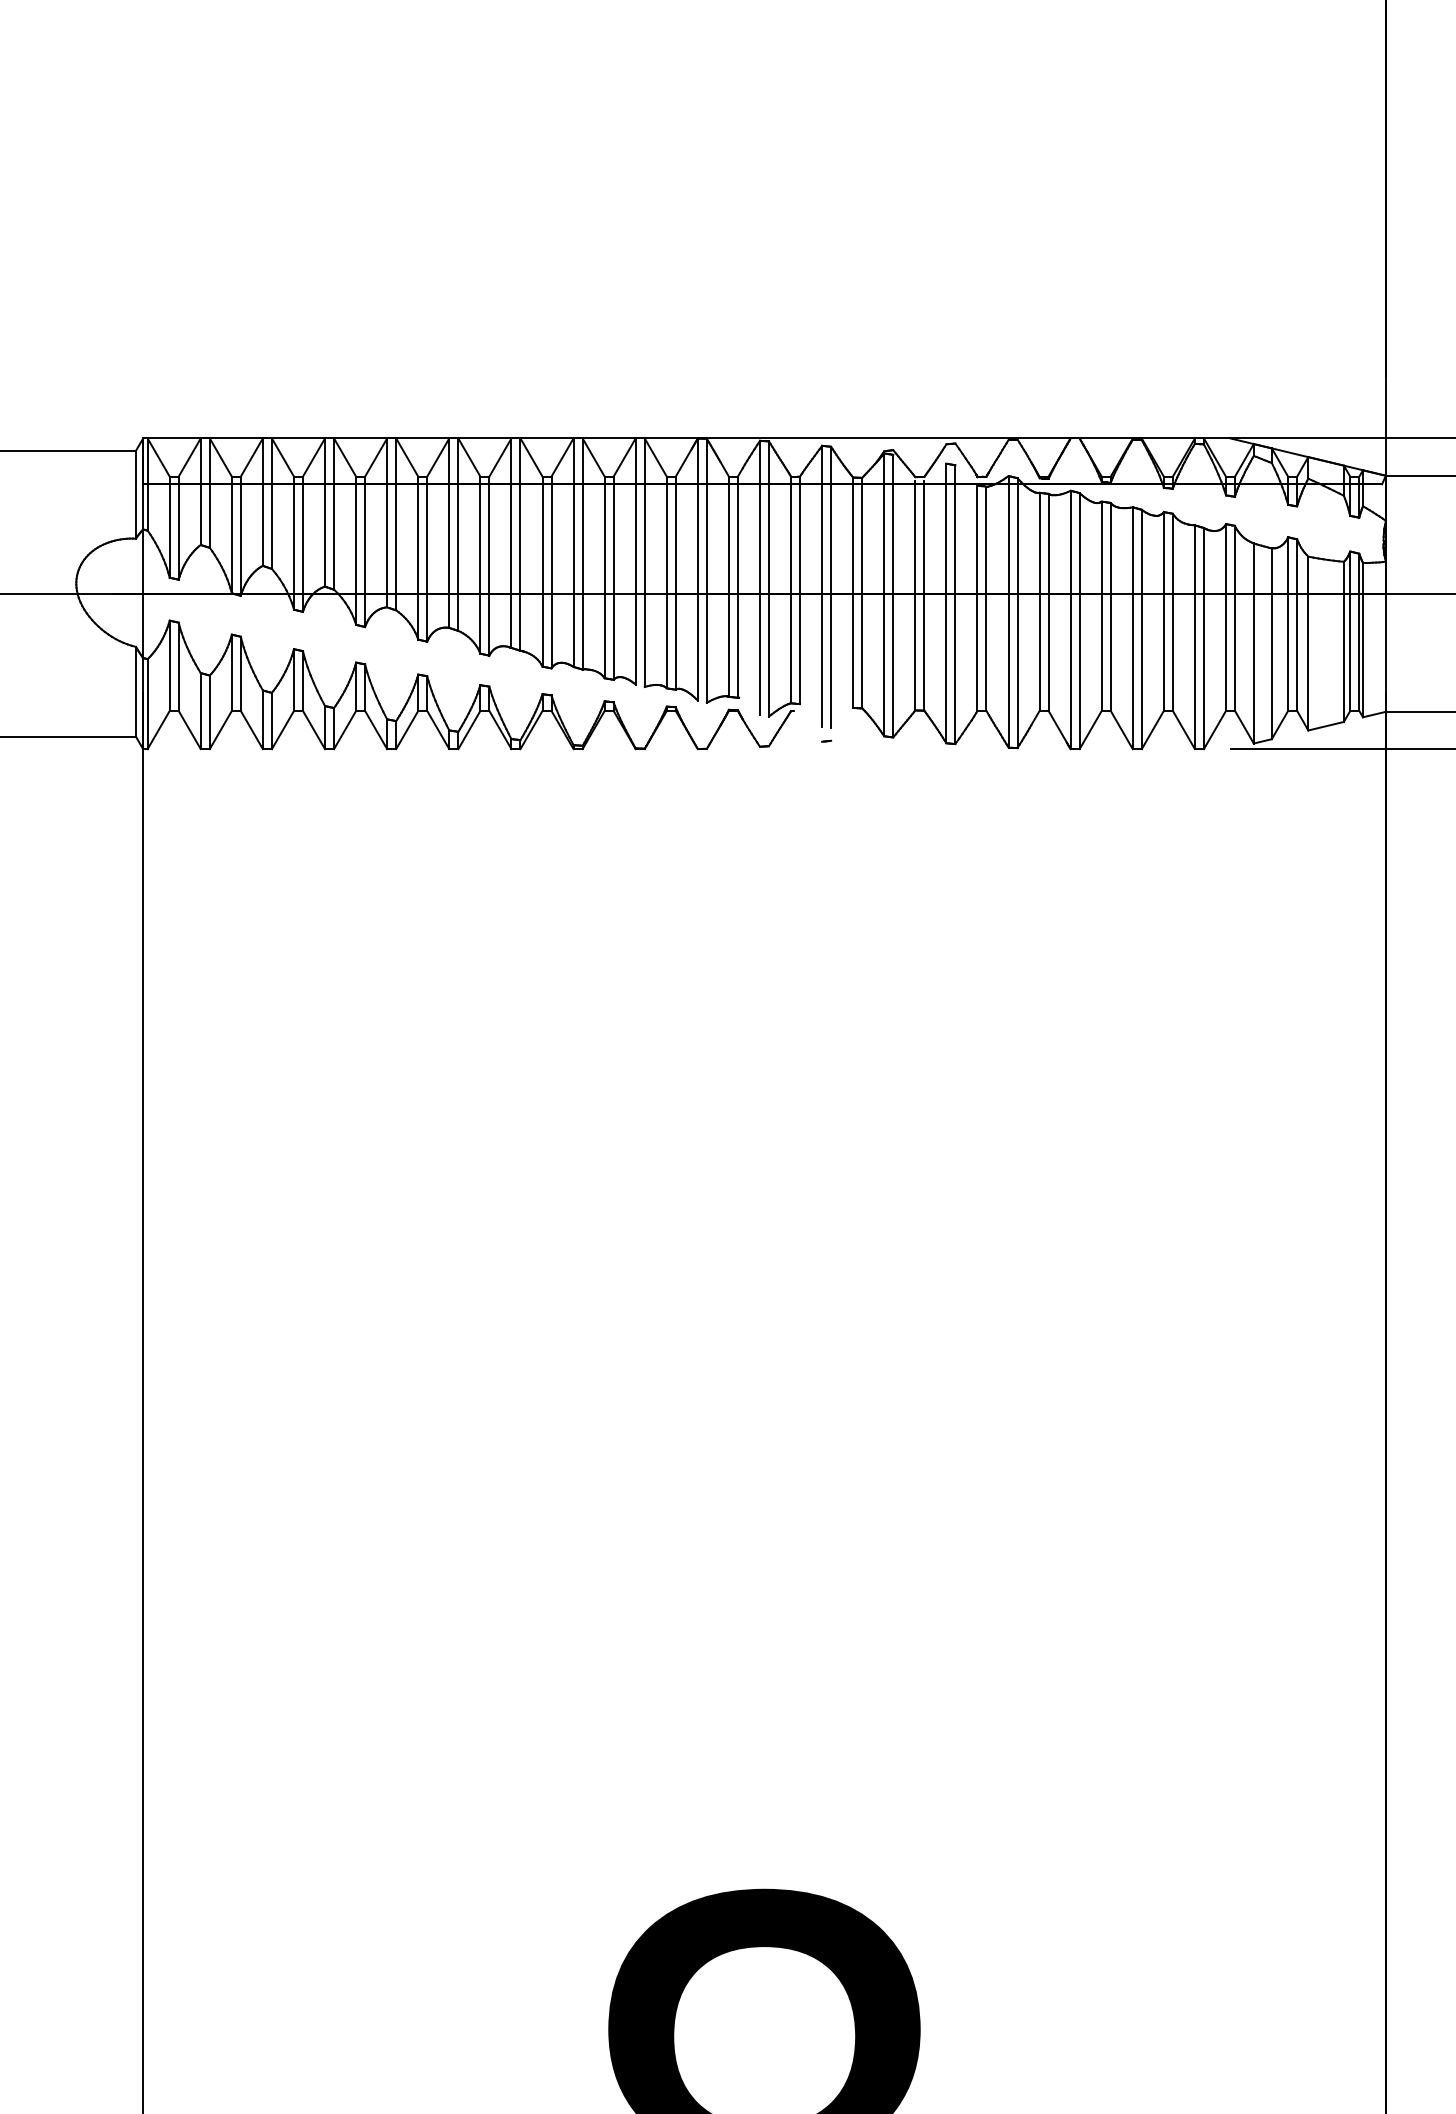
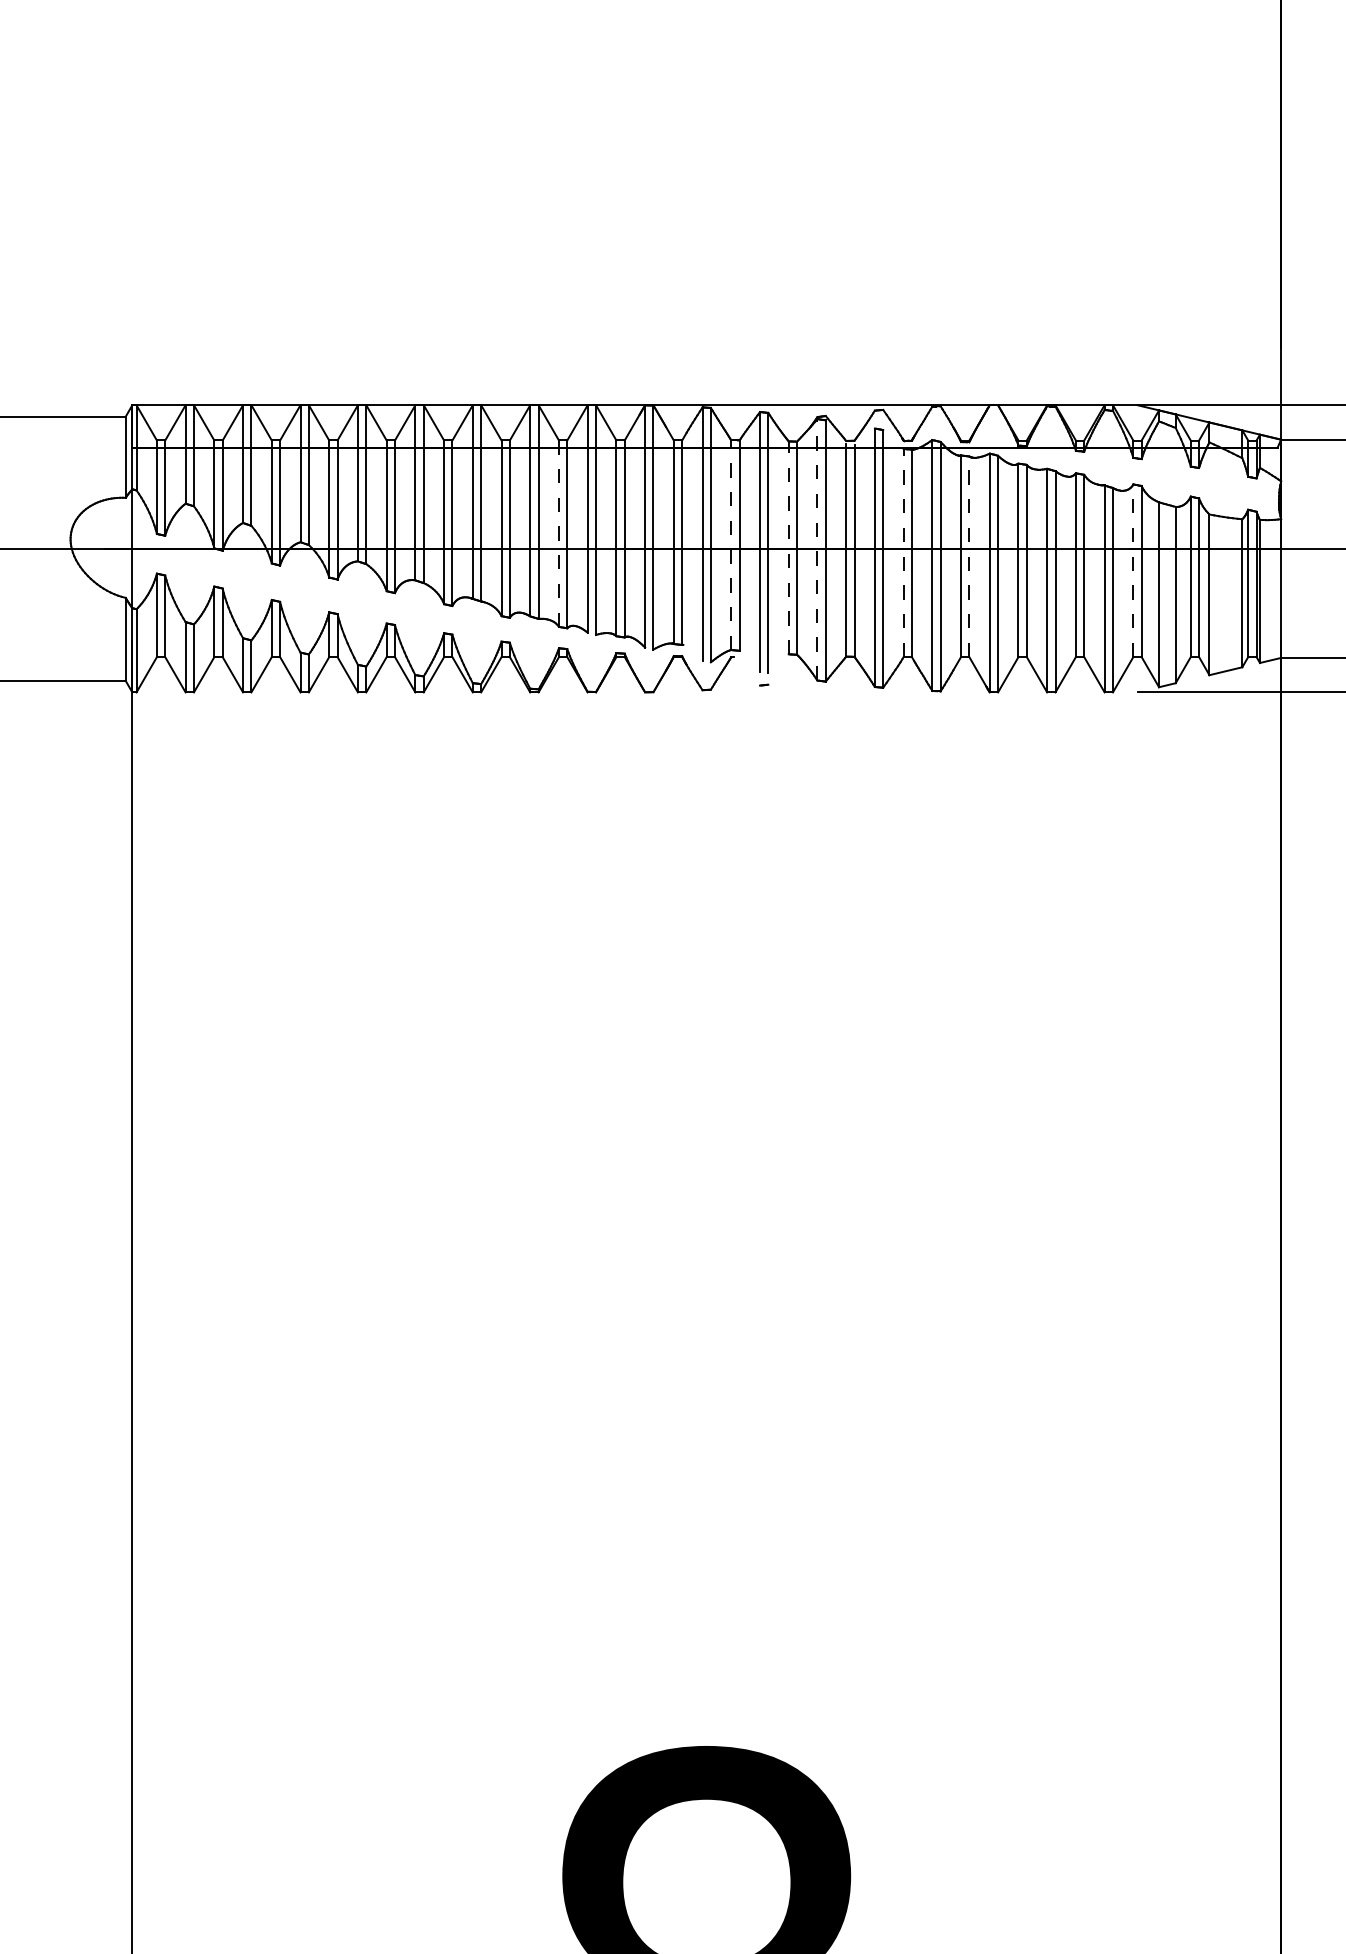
line: (604, 577) -> (558, 533), solid -> dashed
line: (791, 590) -> (731, 545), solid -> dashed
line: (852, 592) -> (788, 547), solid -> dashed
line: (884, 594) -> (817, 549), solid -> dashed
line: (977, 597) -> (903, 552), solid -> dashed
line: (1048, 602) -> (969, 556), solid -> dashed
line: (1226, 617) -> (1133, 570), solid -> dashed

